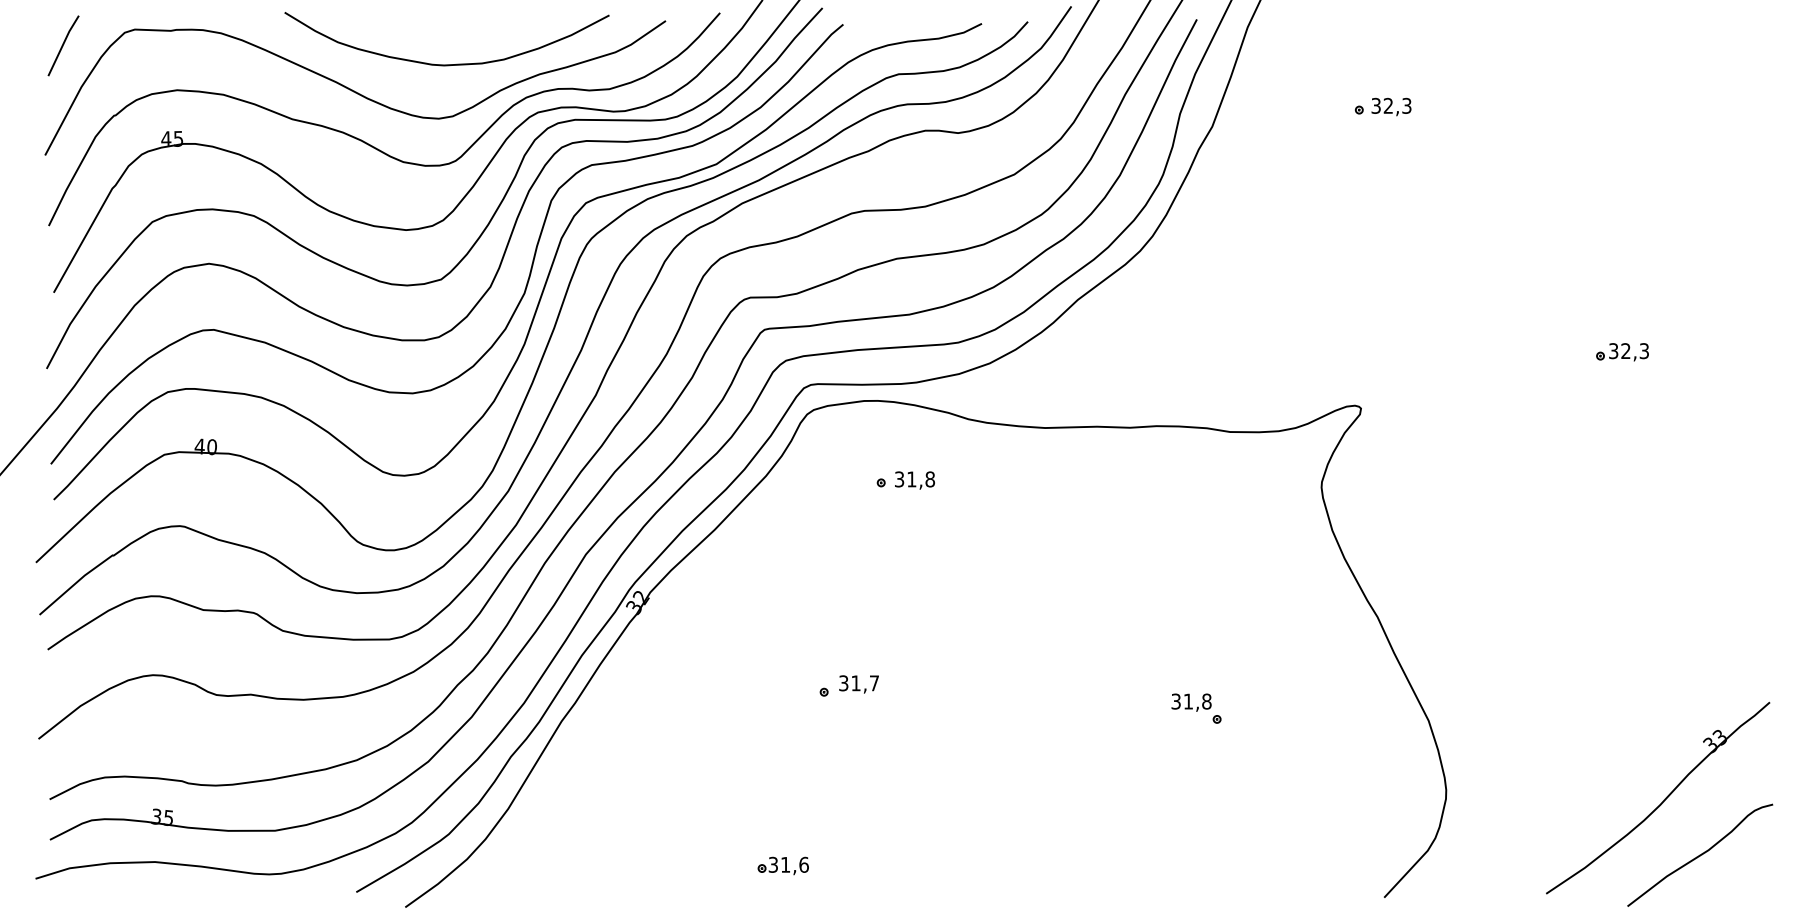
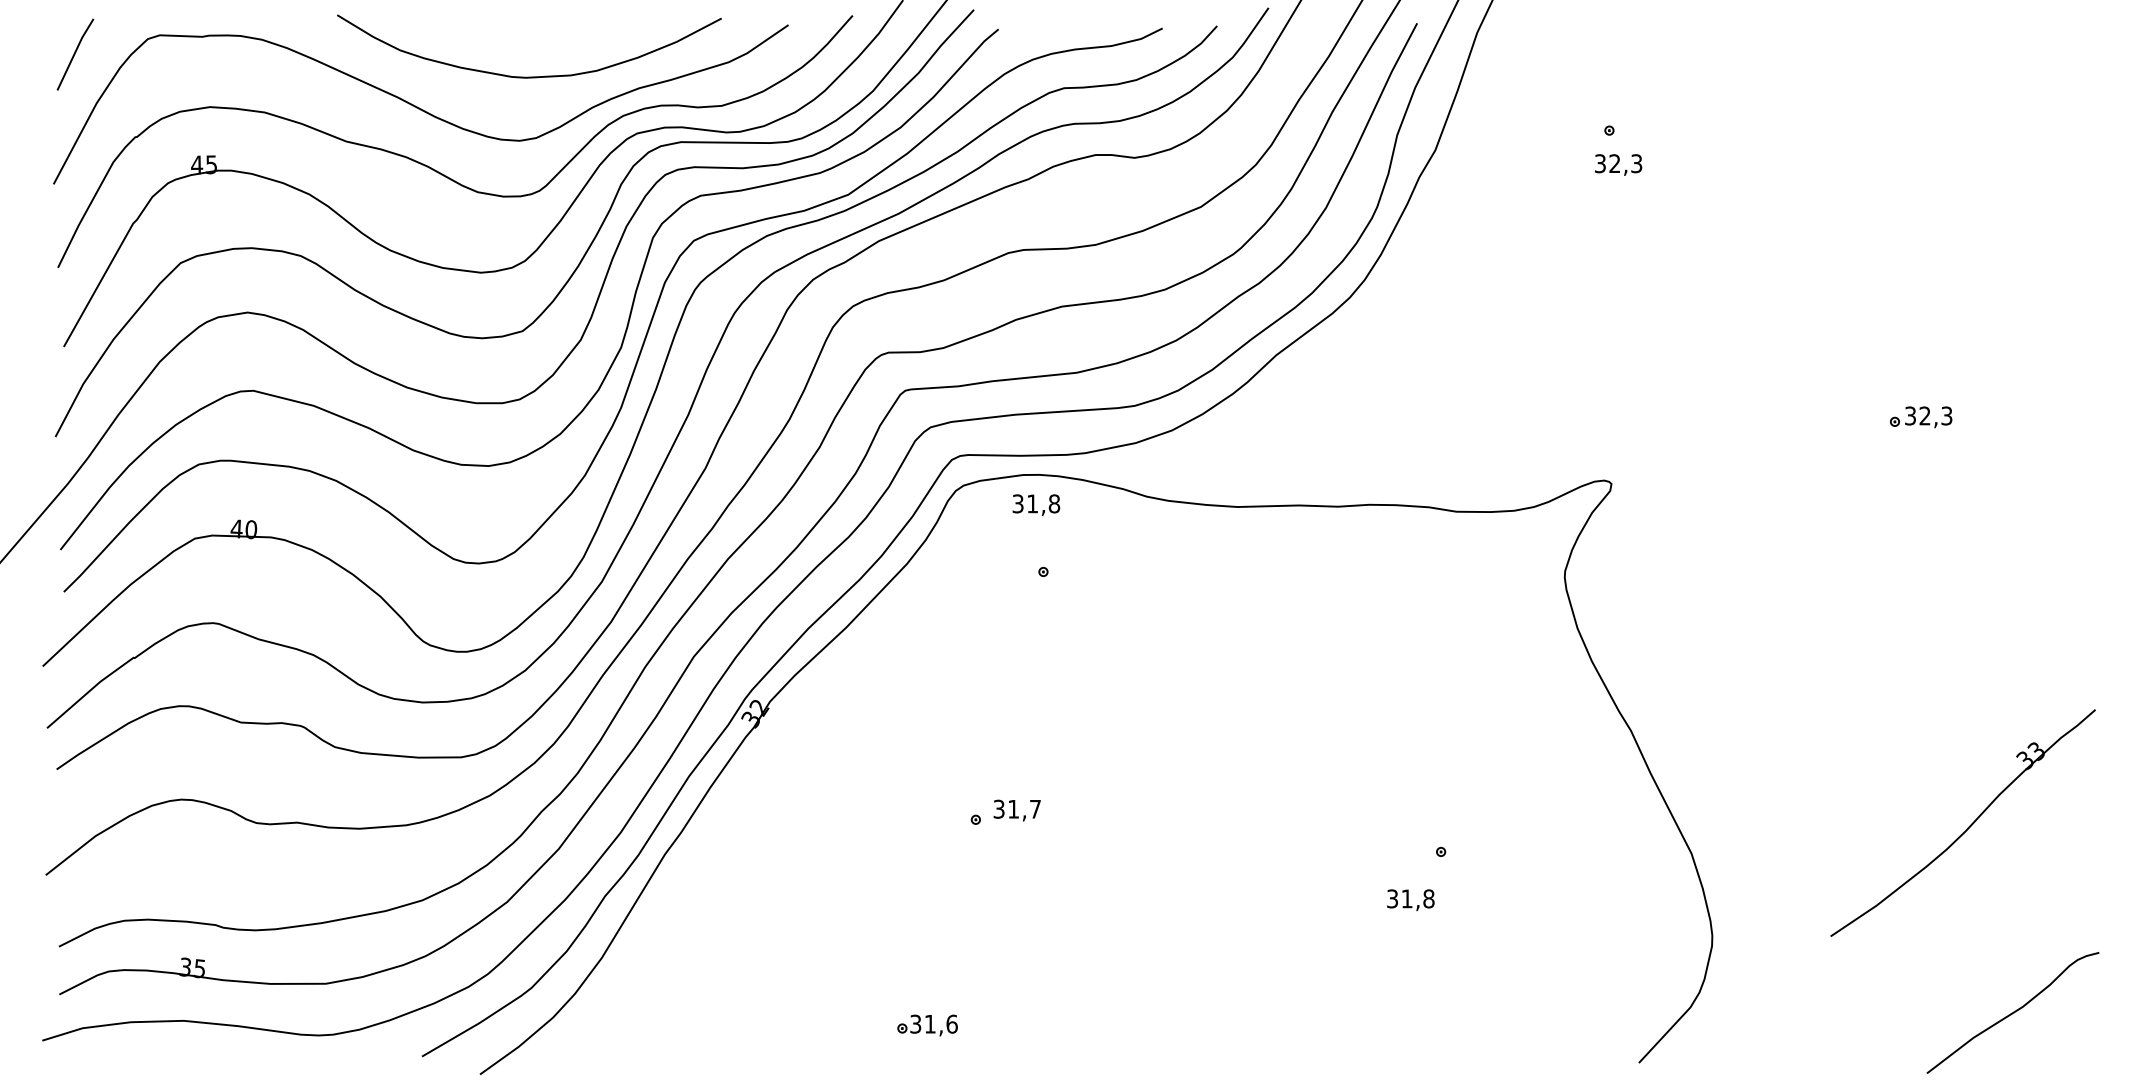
text: (1391, 106) -> (1618, 164), moved
text: (915, 479) -> (1036, 504), moved
text: (1191, 702) -> (1410, 899), moved
part: (1661, 801) -> (1967, 827), moved

